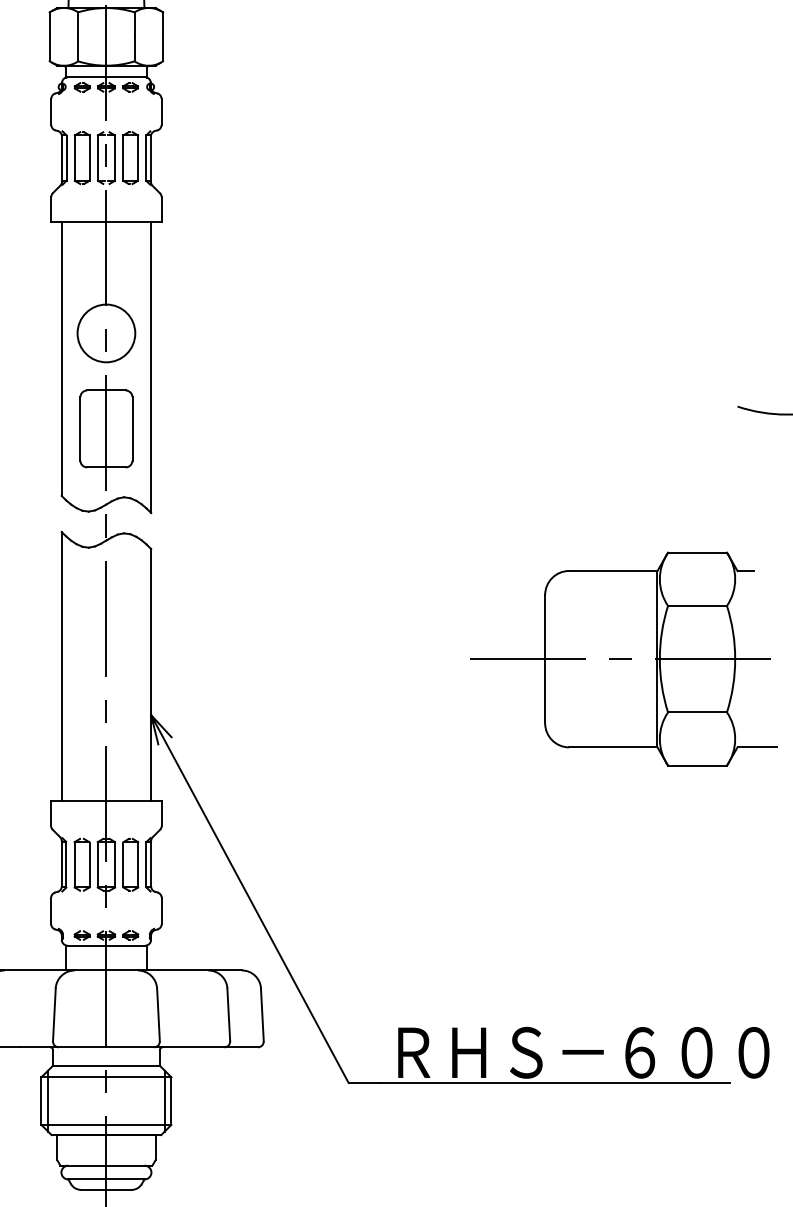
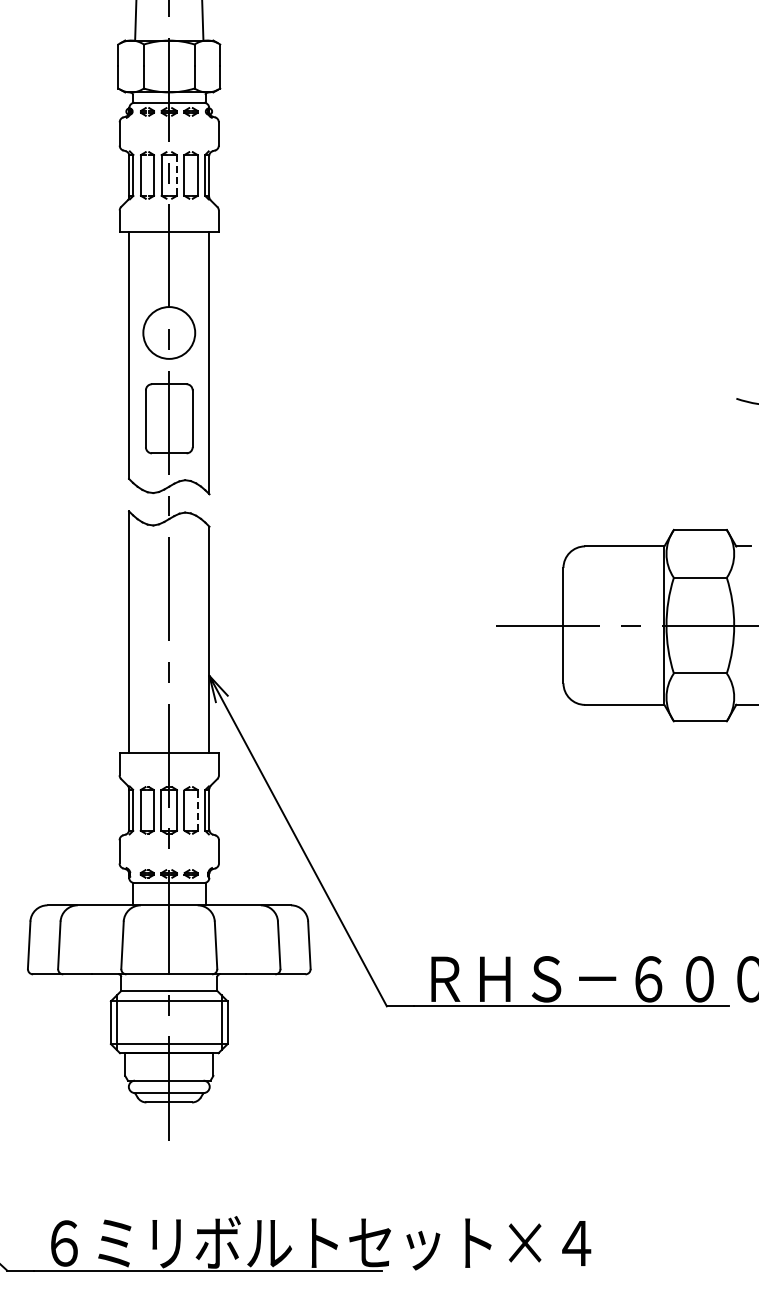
line: (115, 158) -> (177, 175), solid -> dashed
line: (137, 864) -> (197, 810), solid -> dashed

